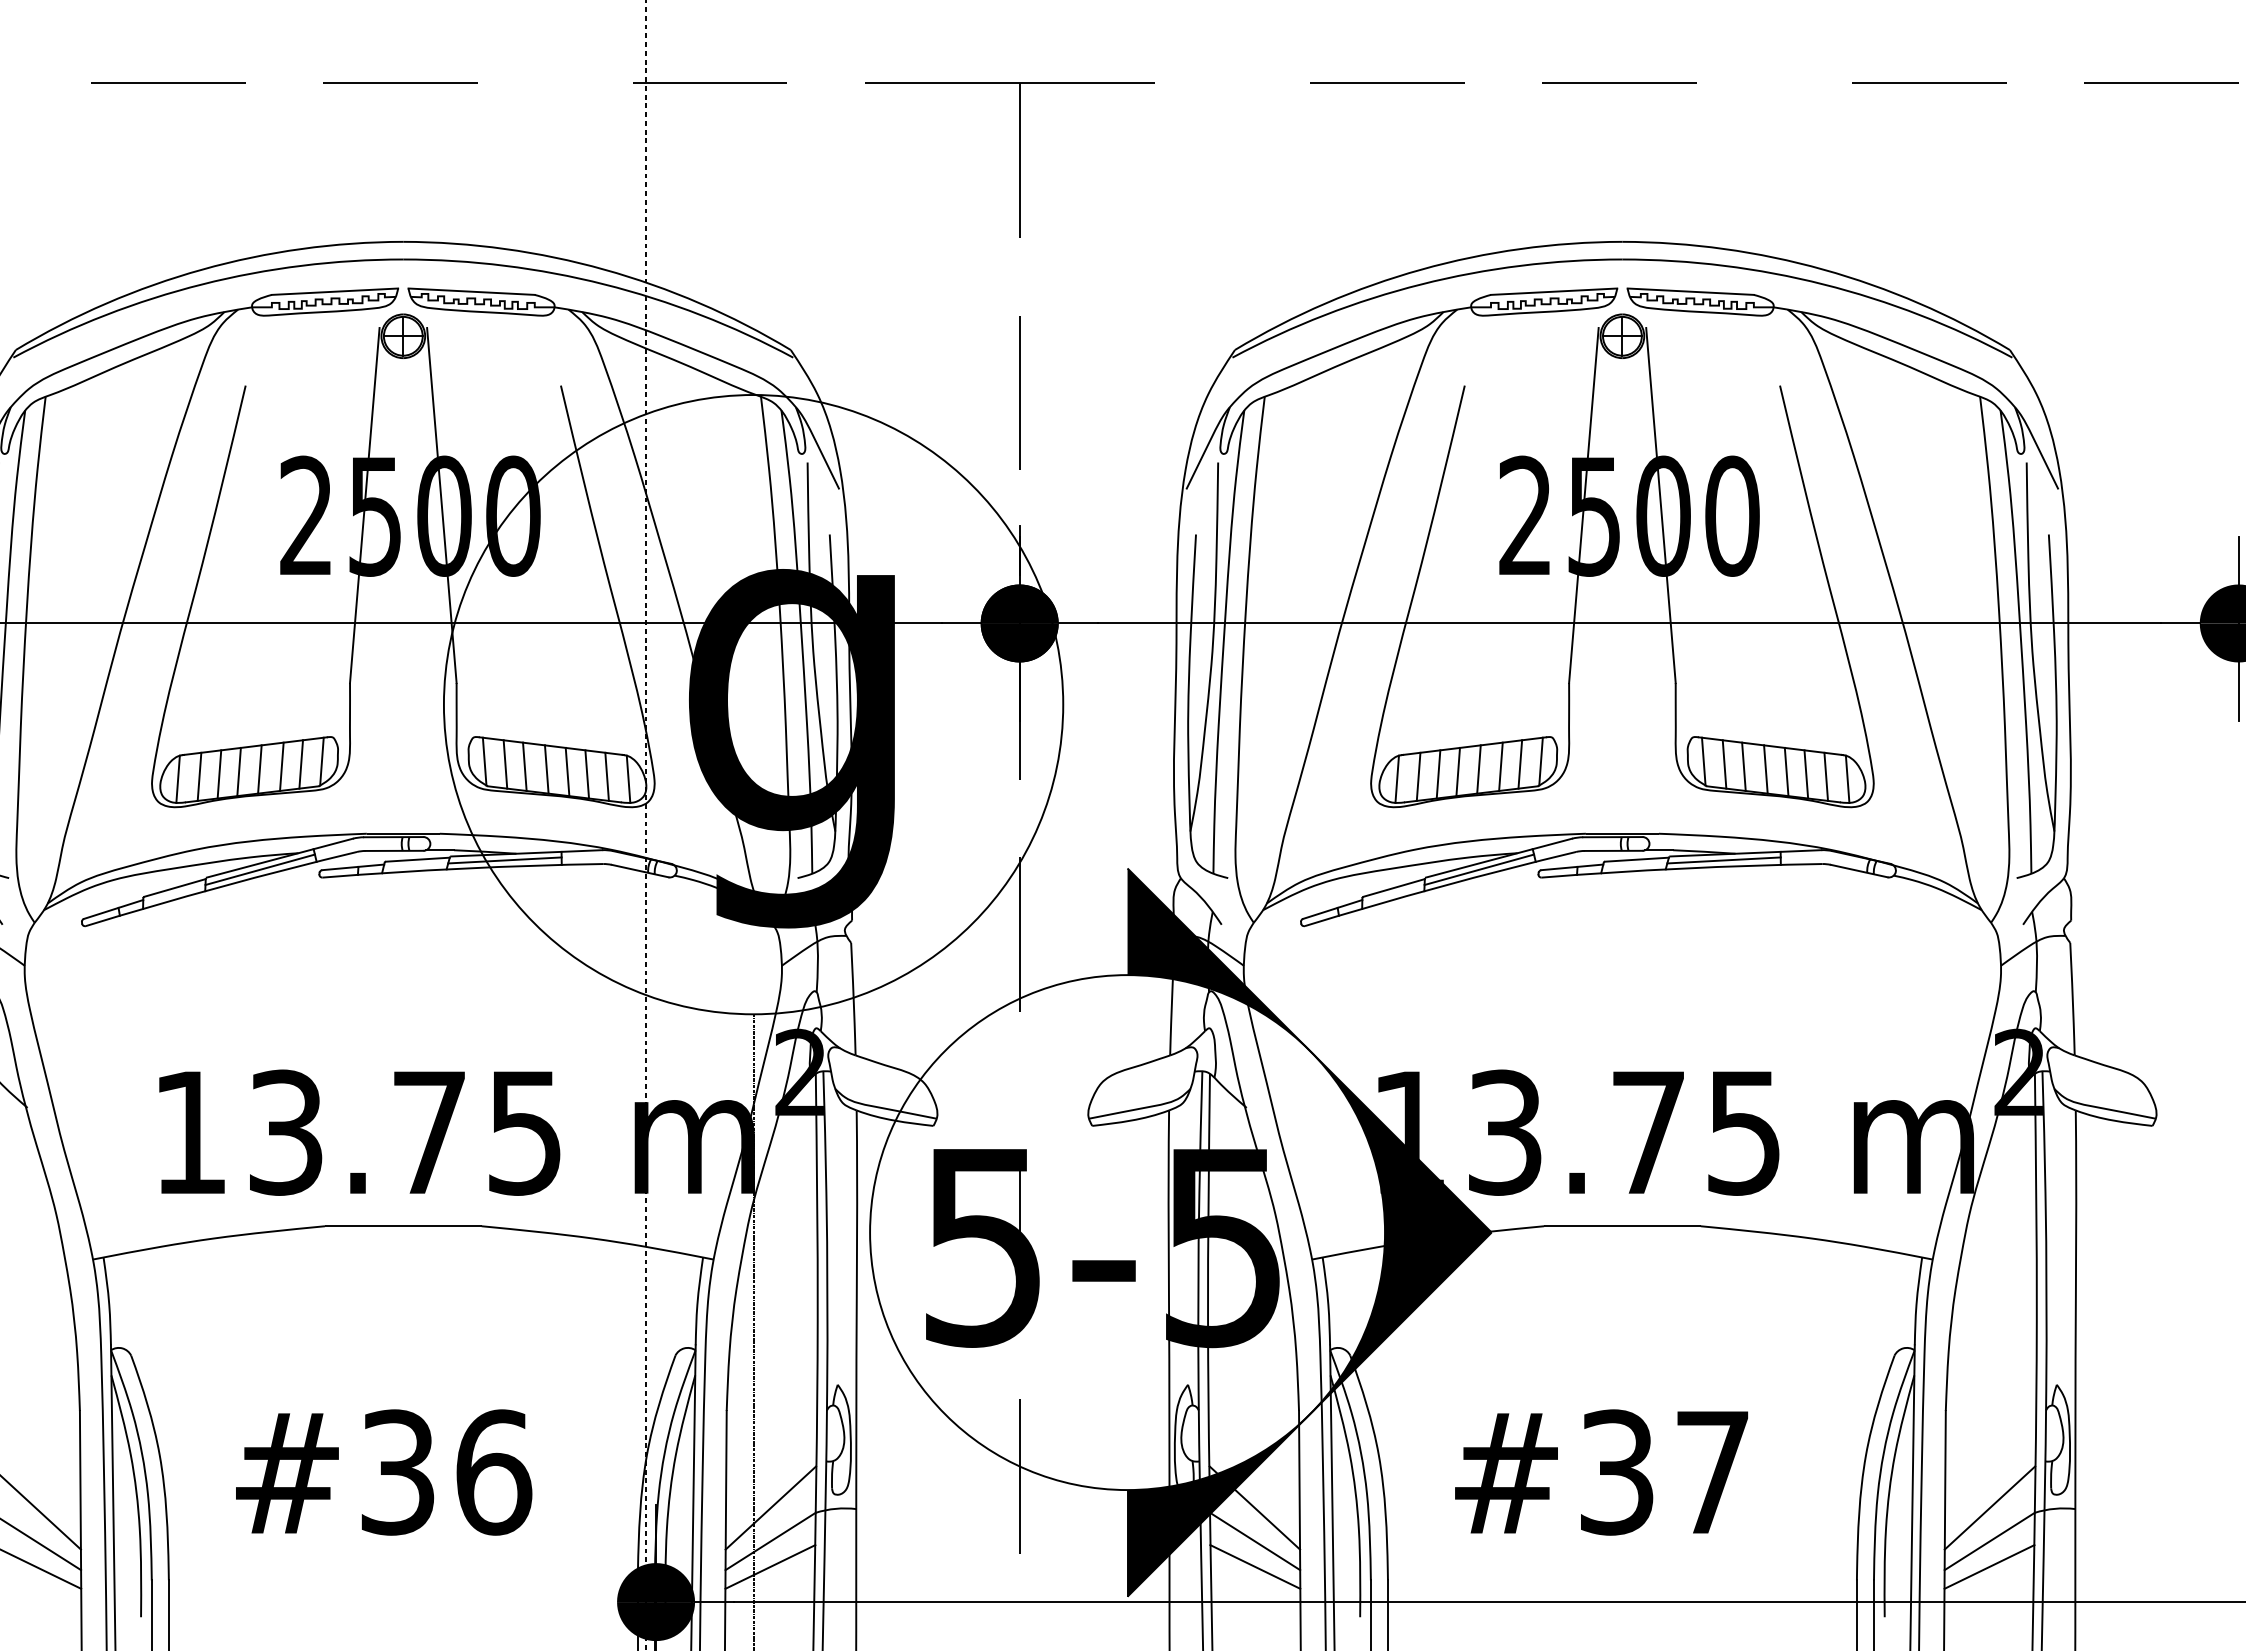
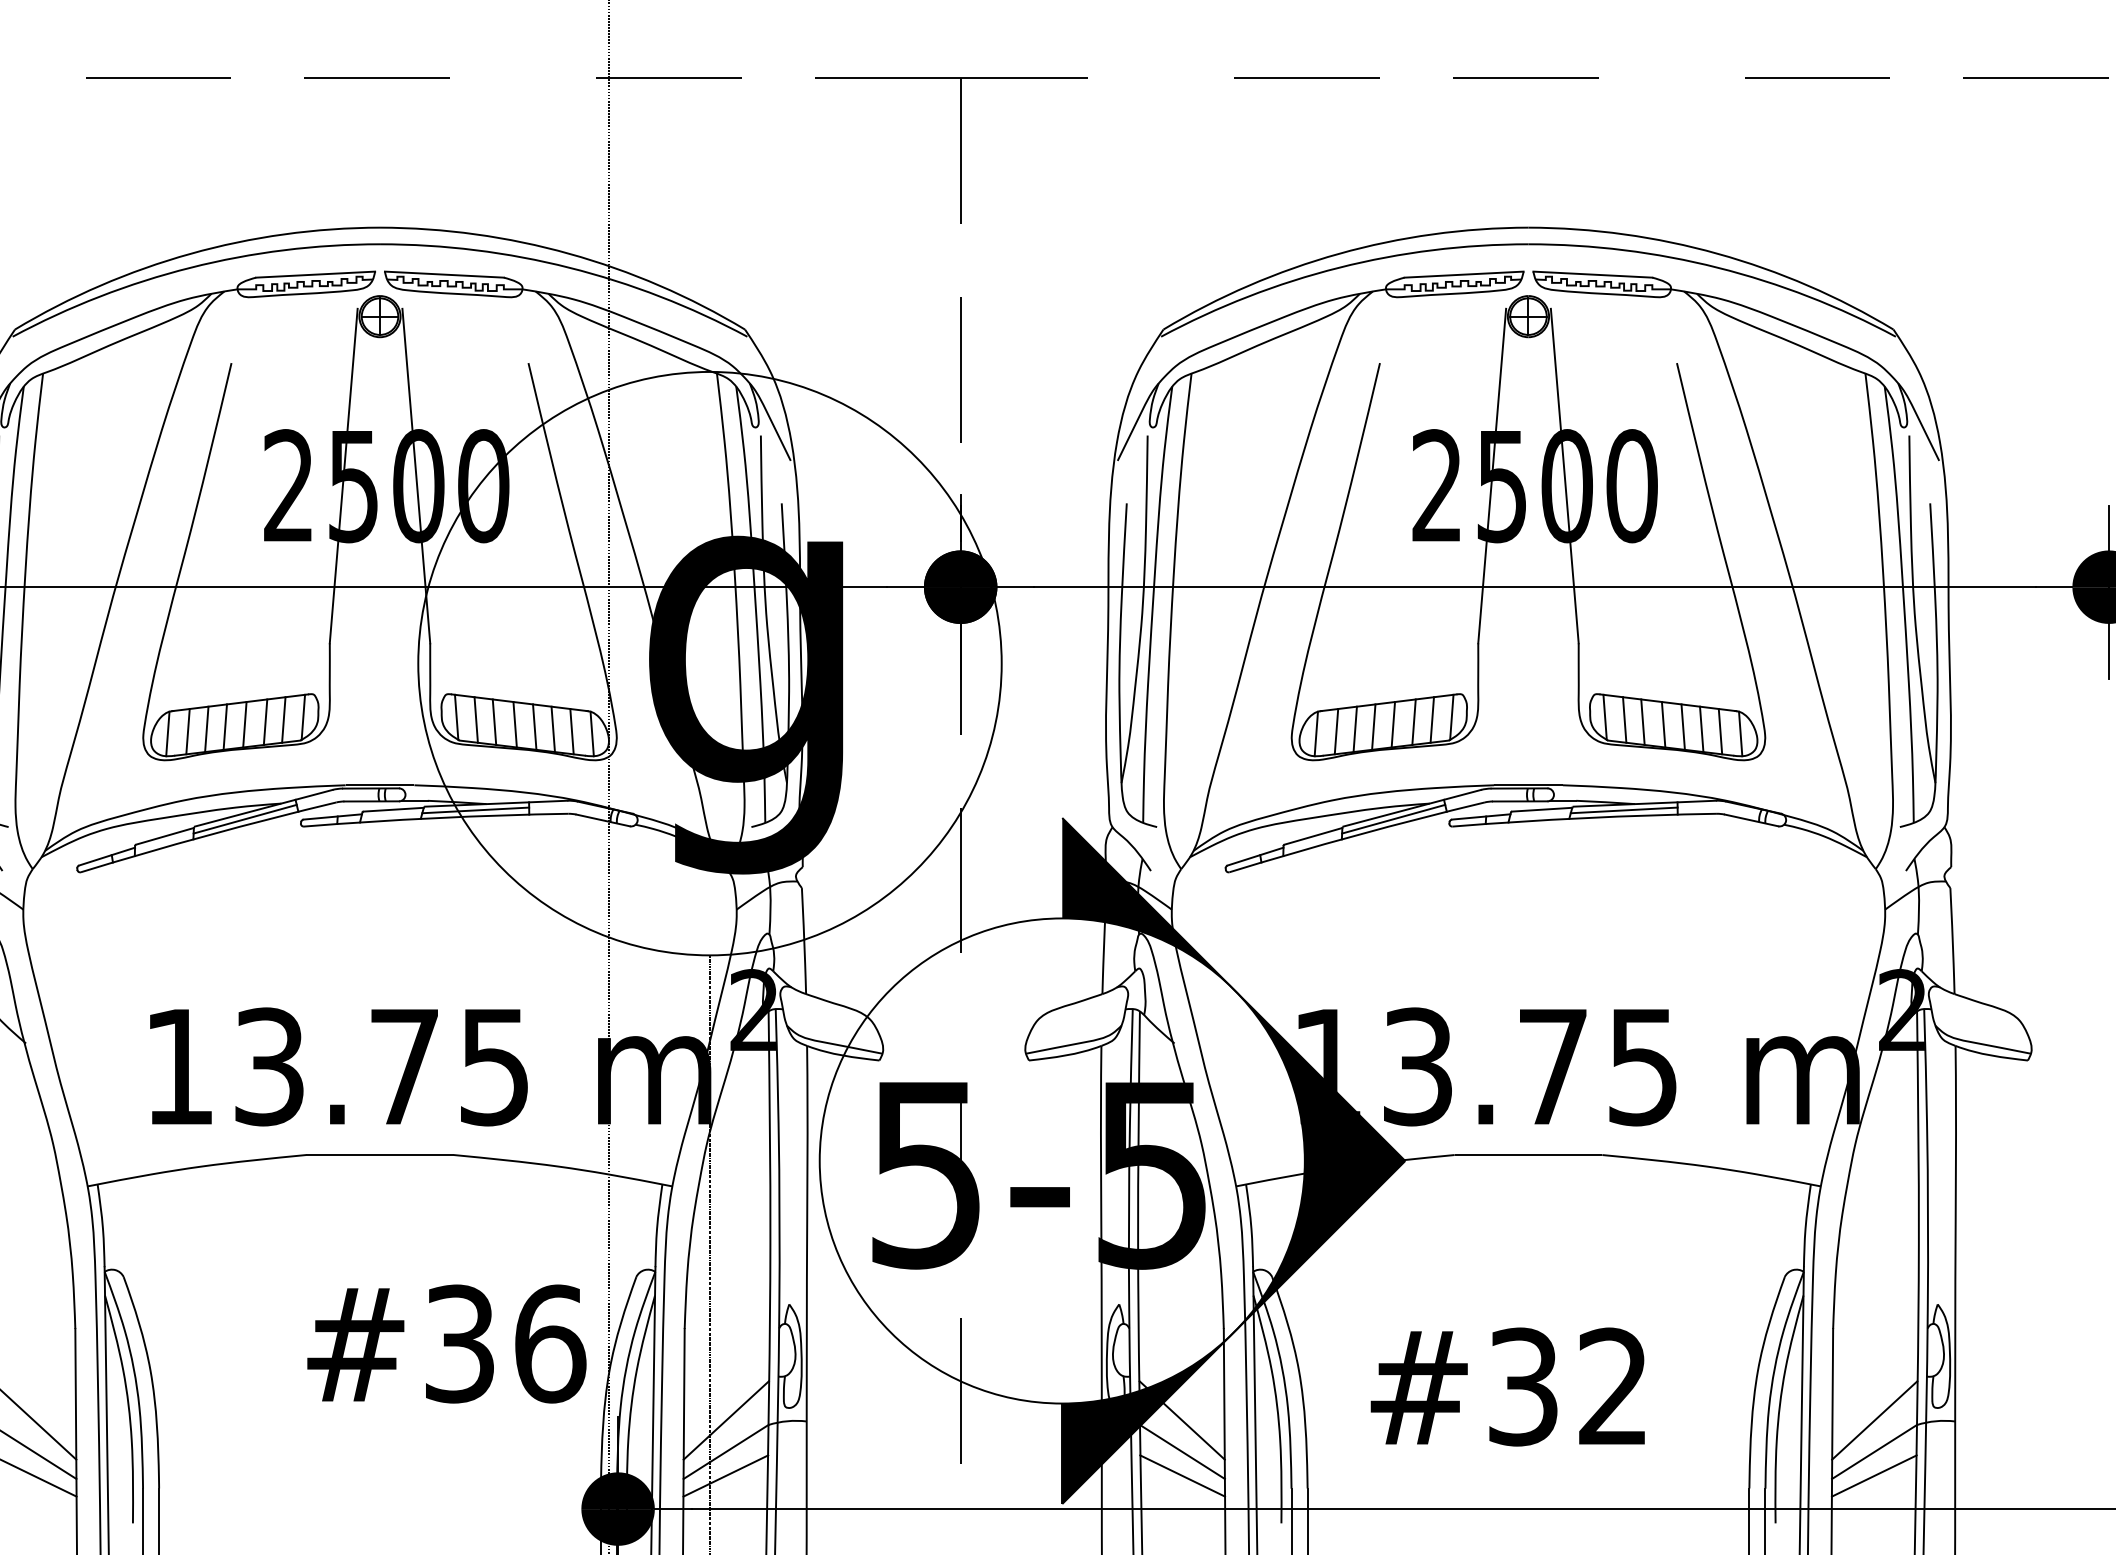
text: (1711, 1470) -> (1612, 1385), #37 -> #32
text: (383, 1471) -> (446, 1343), moved

